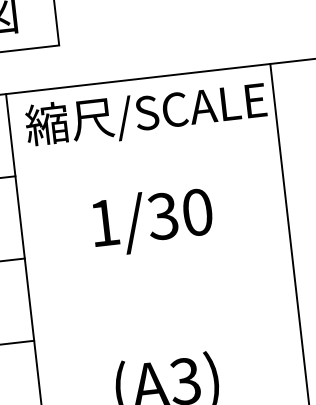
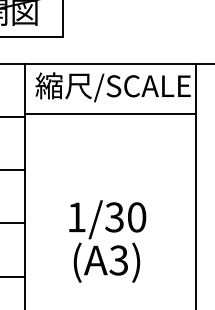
line: (146, 157) -> (110, 114), added
text: (152, 220) -> (107, 219), moved

